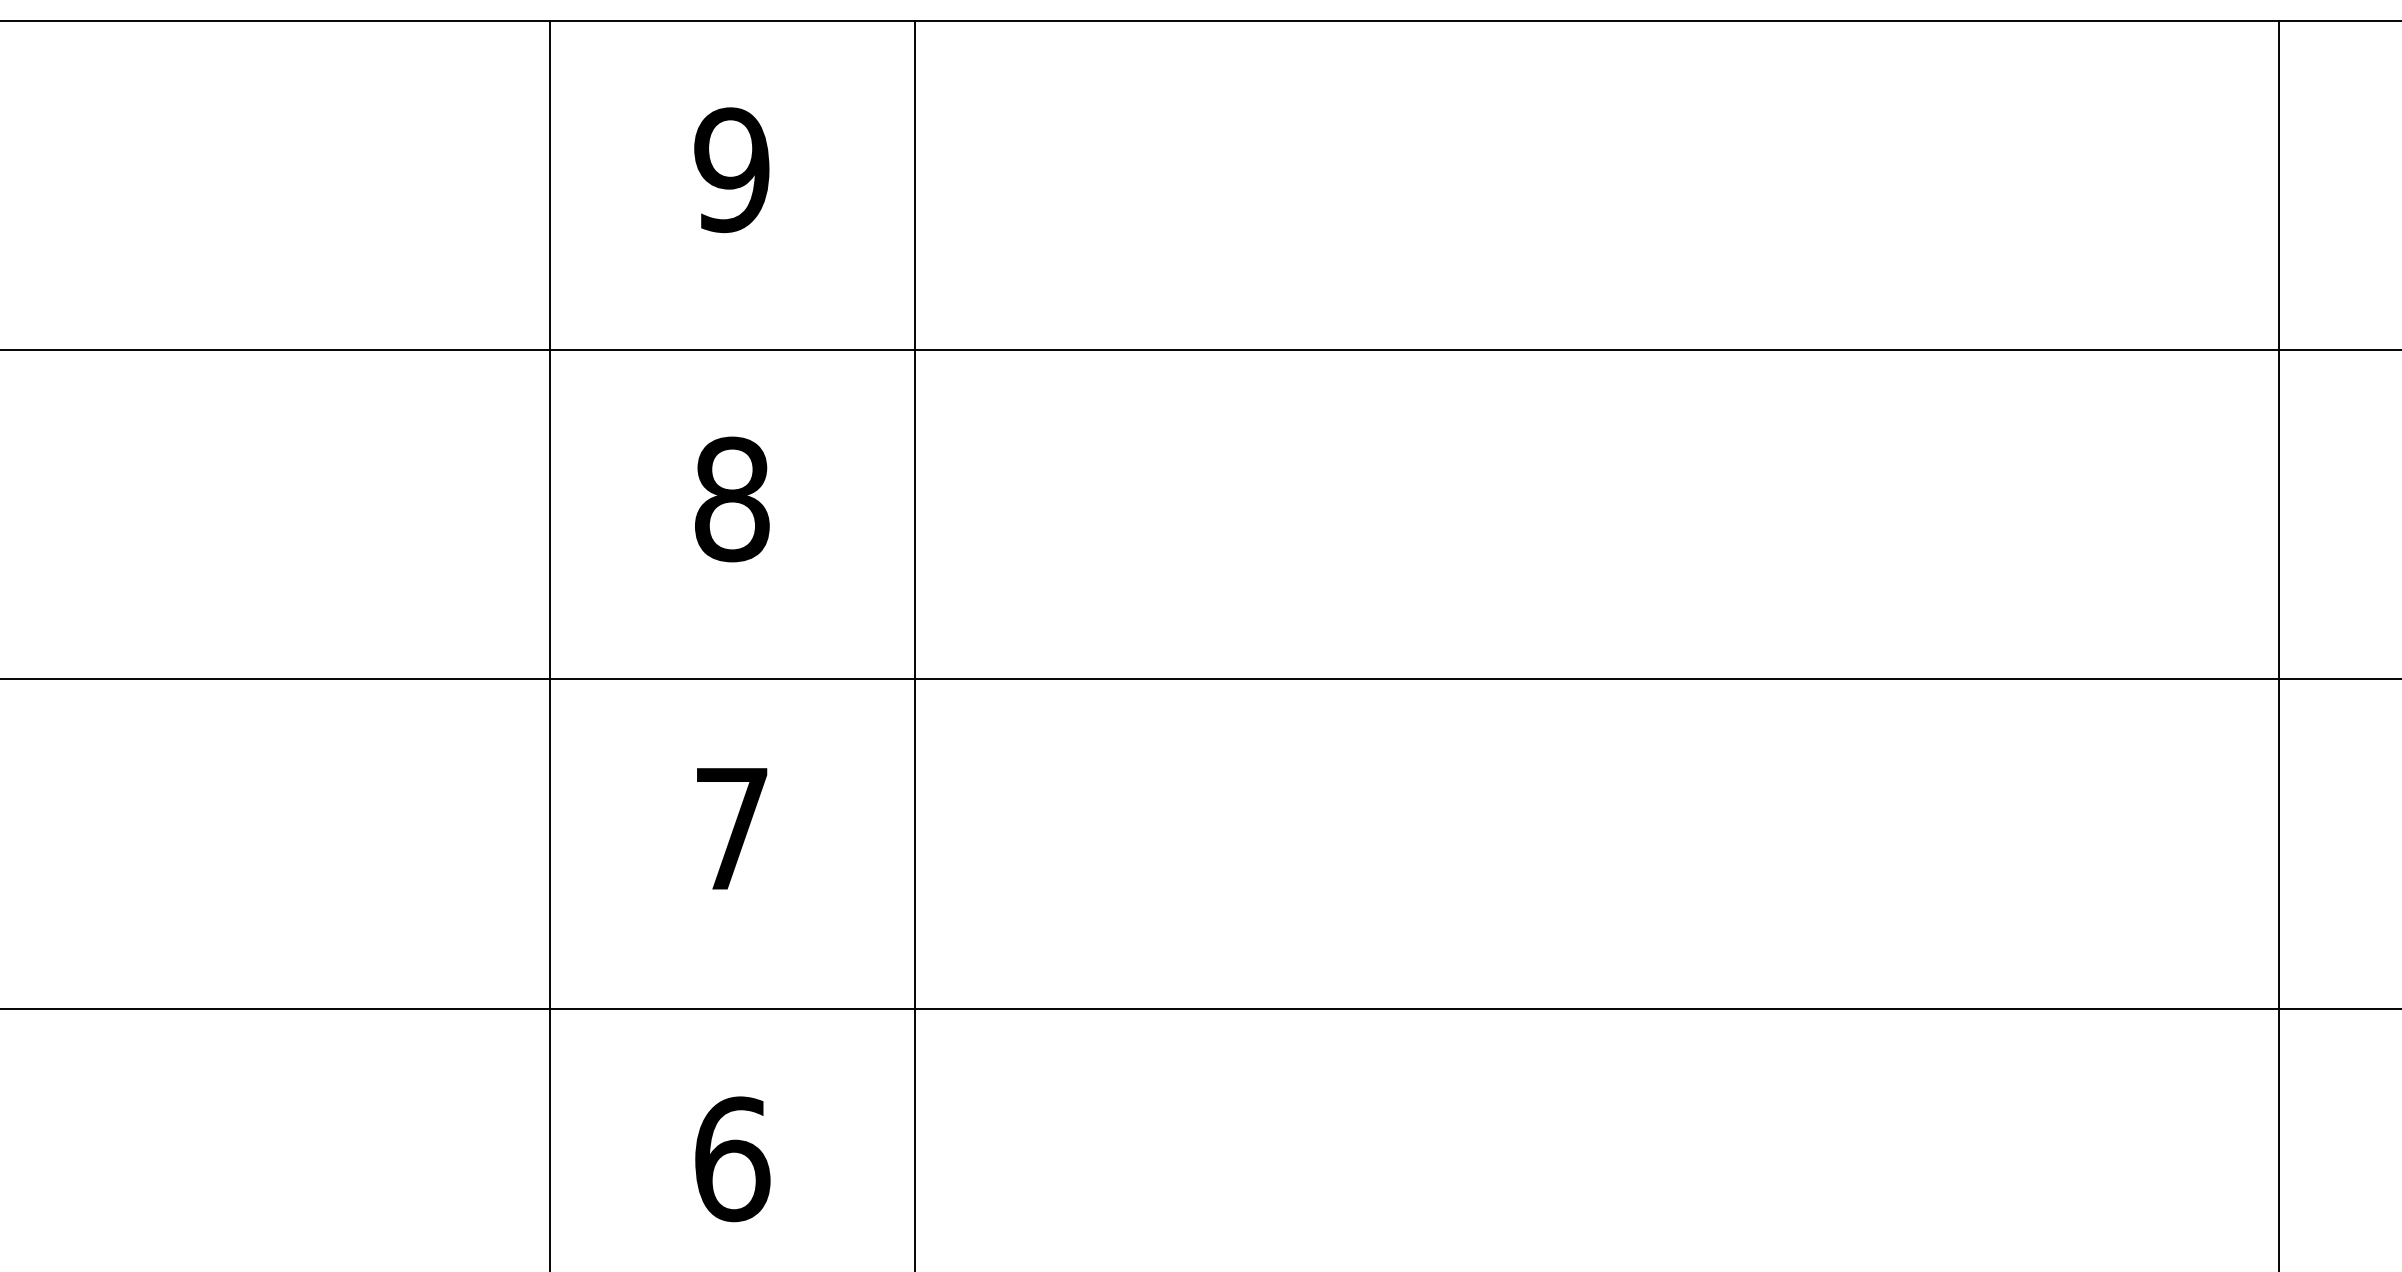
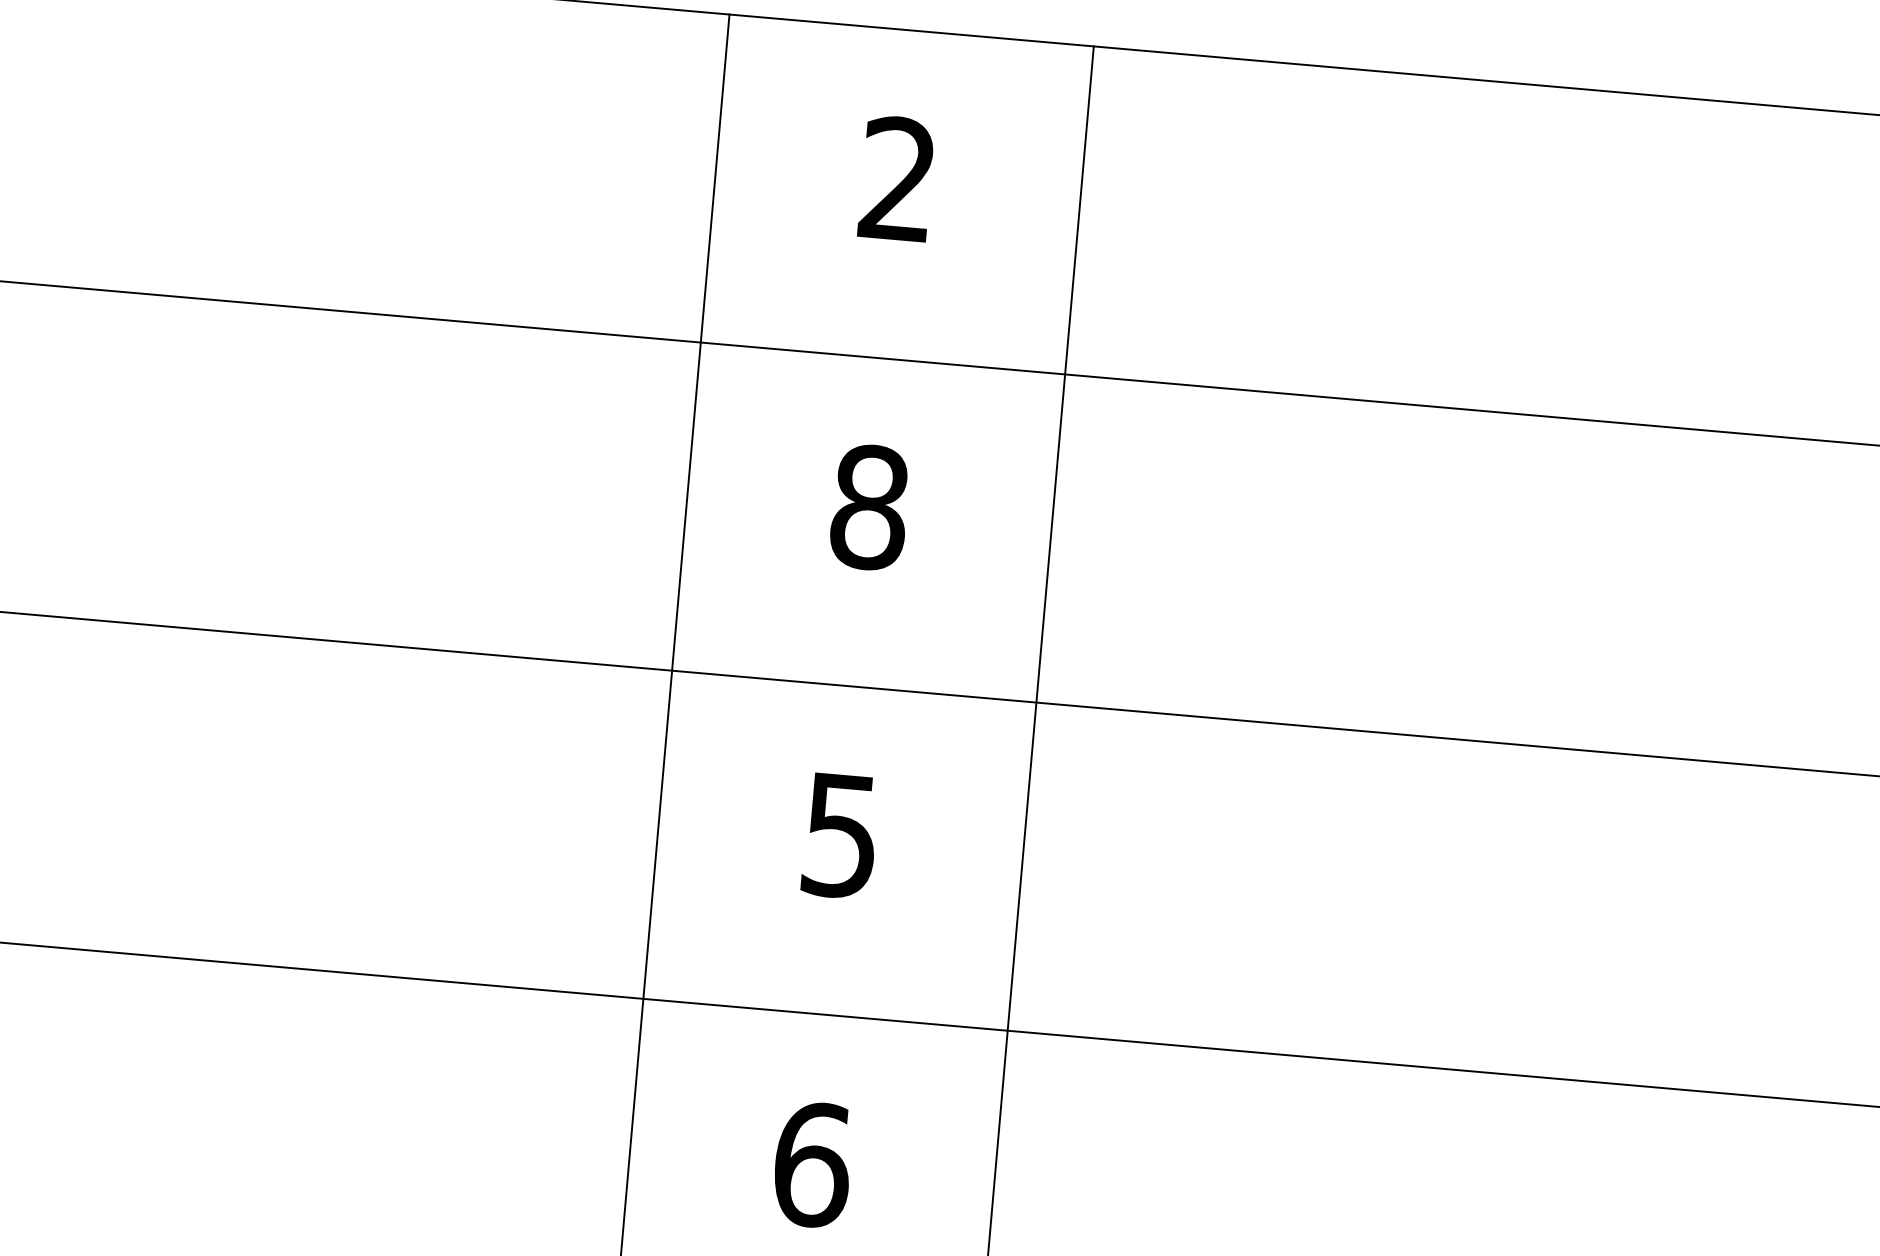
text: (731, 170) -> (897, 179), 9 -> 2
text: (731, 829) -> (840, 836), 7 -> 5

